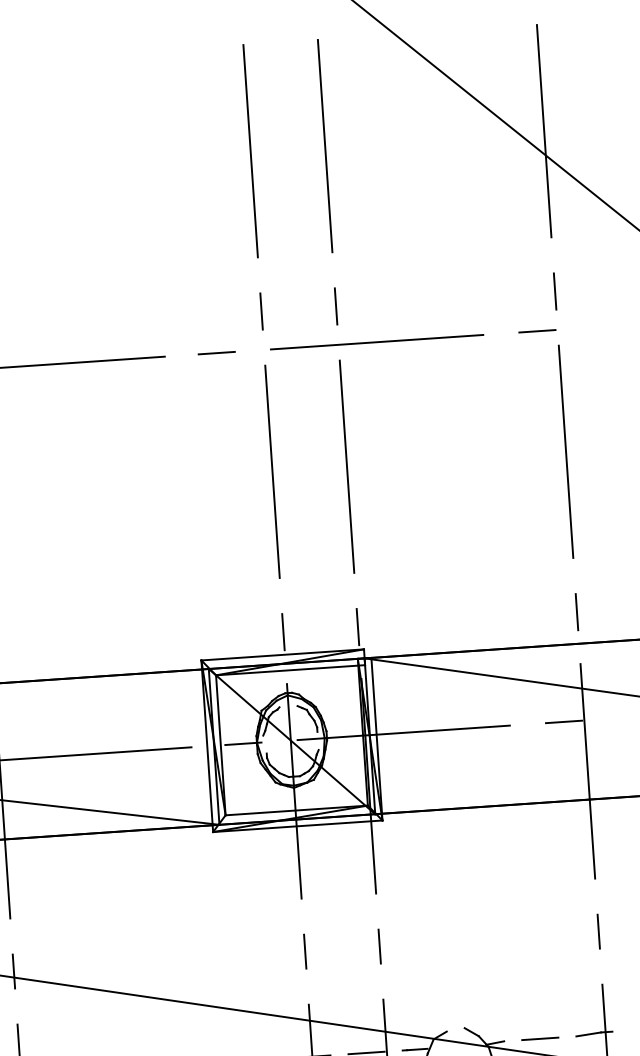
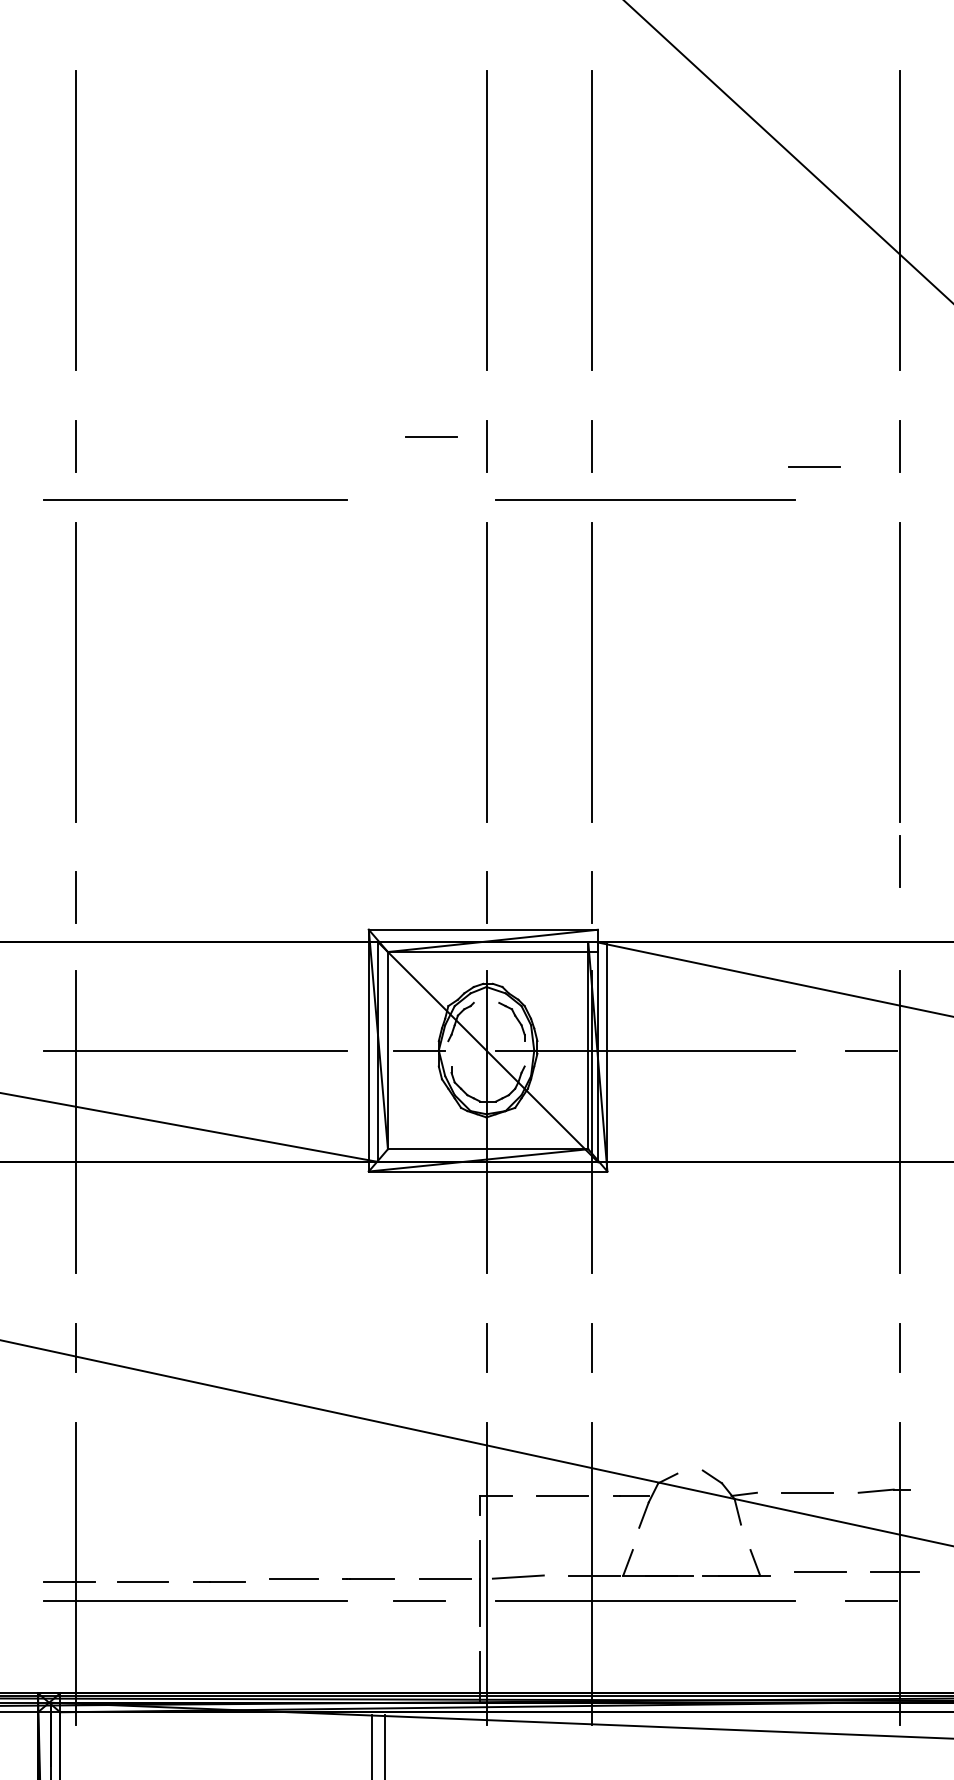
line: (537, 330) -> (814, 466), moved
line: (216, 352) -> (431, 436), moved
line: (576, 611) -> (899, 861), moved

